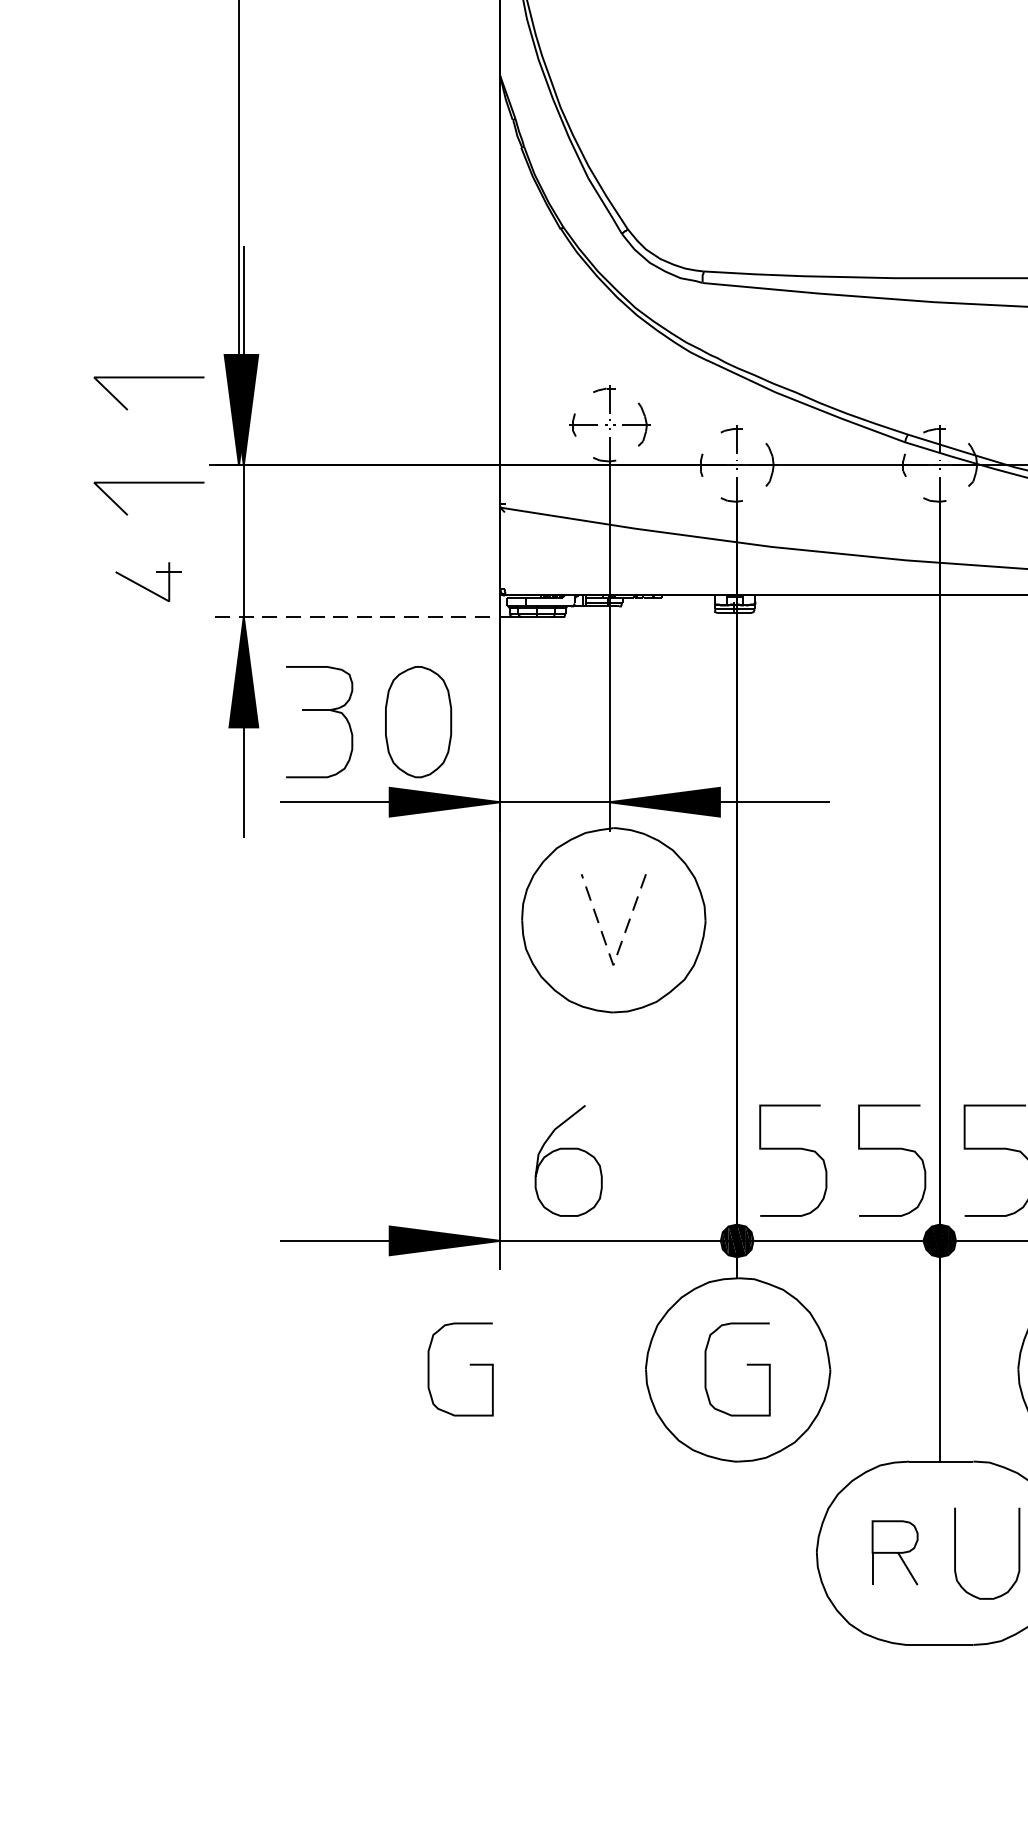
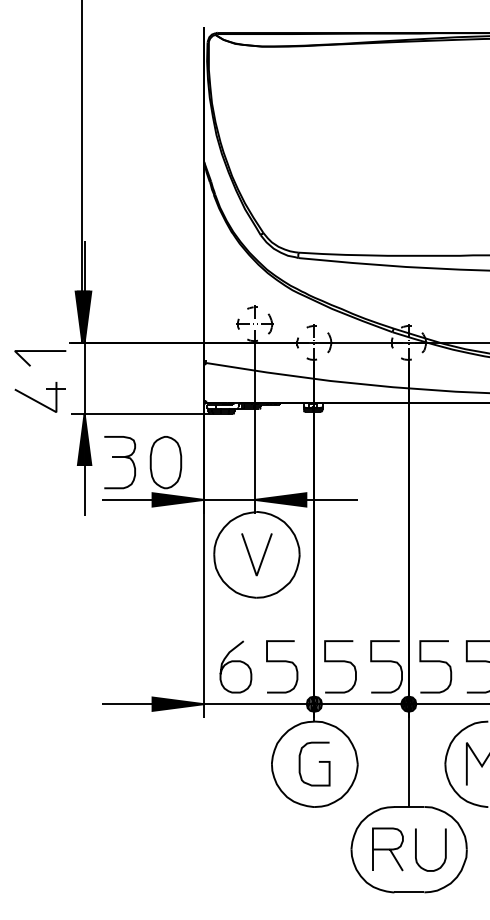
line: (149, 378) -> (40, 302), removed
part: (146, 582) -> (39, 397), size x1.67
line: (363, 616) -> (140, 413), dashed -> solid
line: (612, 964) -> (256, 575), dashed -> solid
curve: (668, 1151) -> (282, 662), added
curve: (469, 1363) -> (189, 761), removed
part: (894, 1552) -> (387, 849), size x1.43

